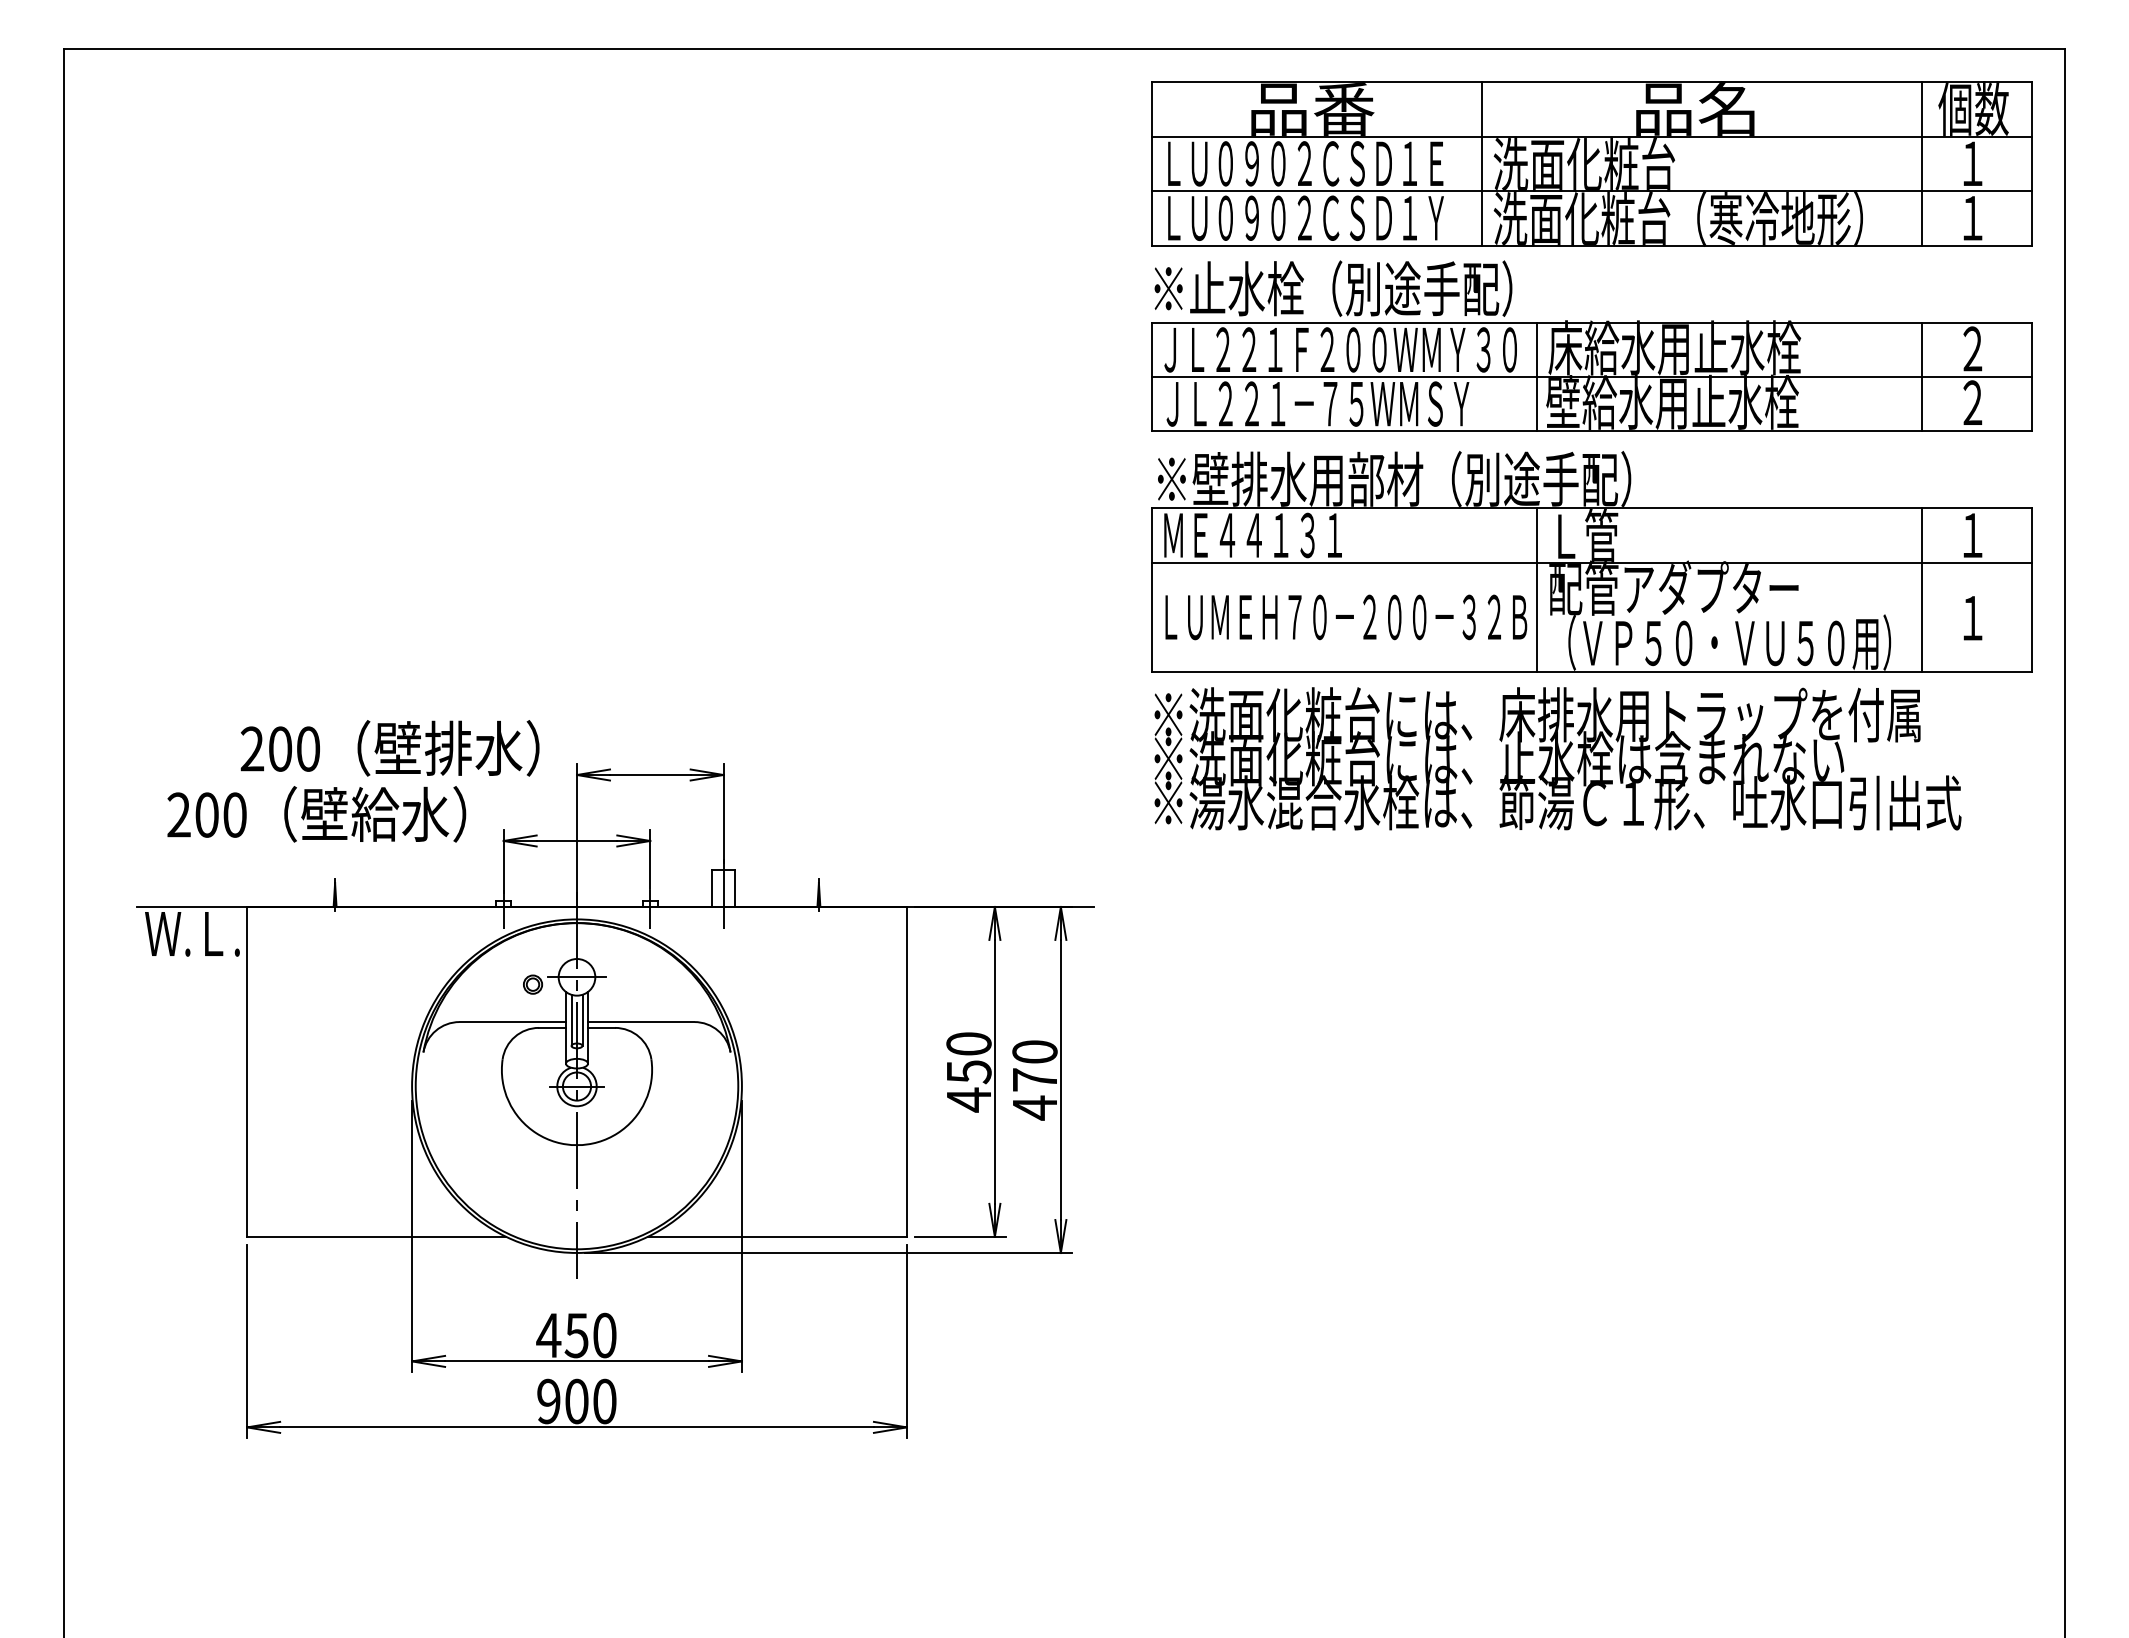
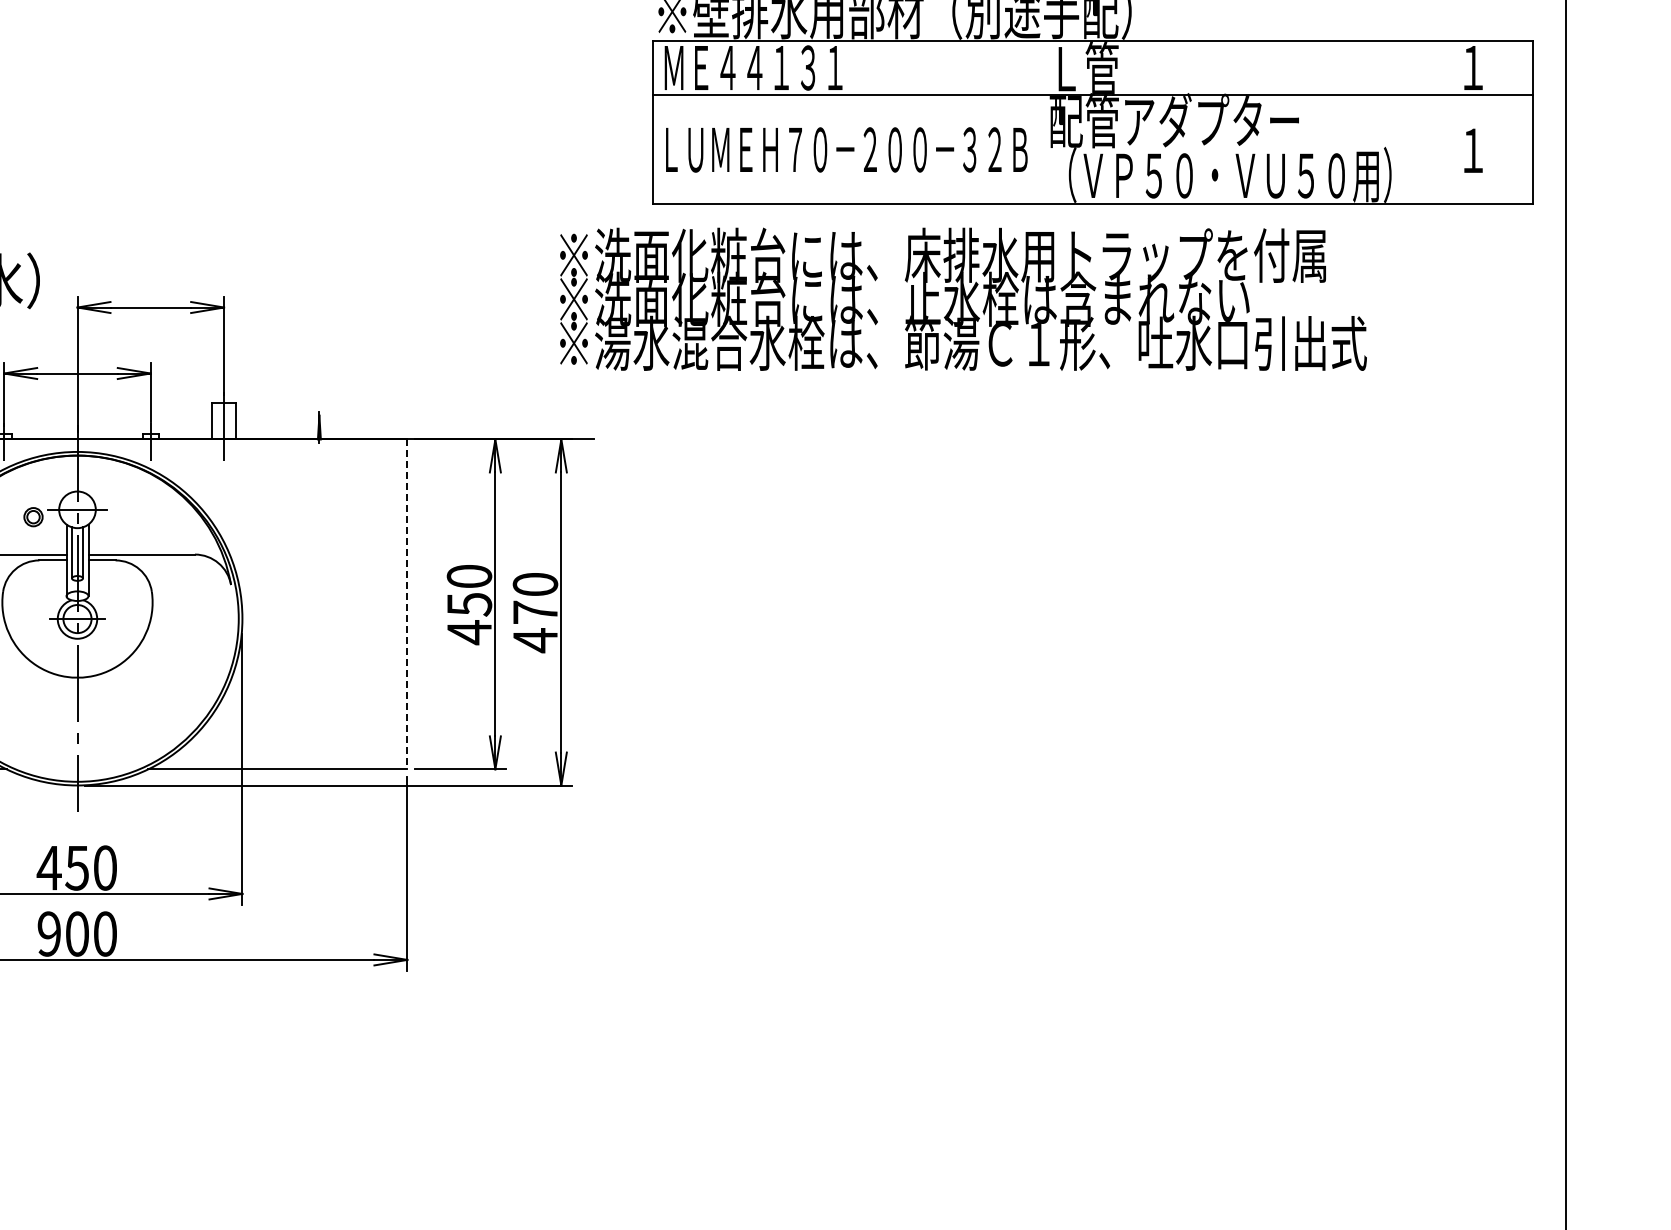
line: (1537, 589) -> (1037, 122), removed
line: (1922, 589) -> (1422, 122), removed
text: (1557, 758) -> (962, 299), moved
line: (906, 1071) -> (406, 604), solid -> dashed

